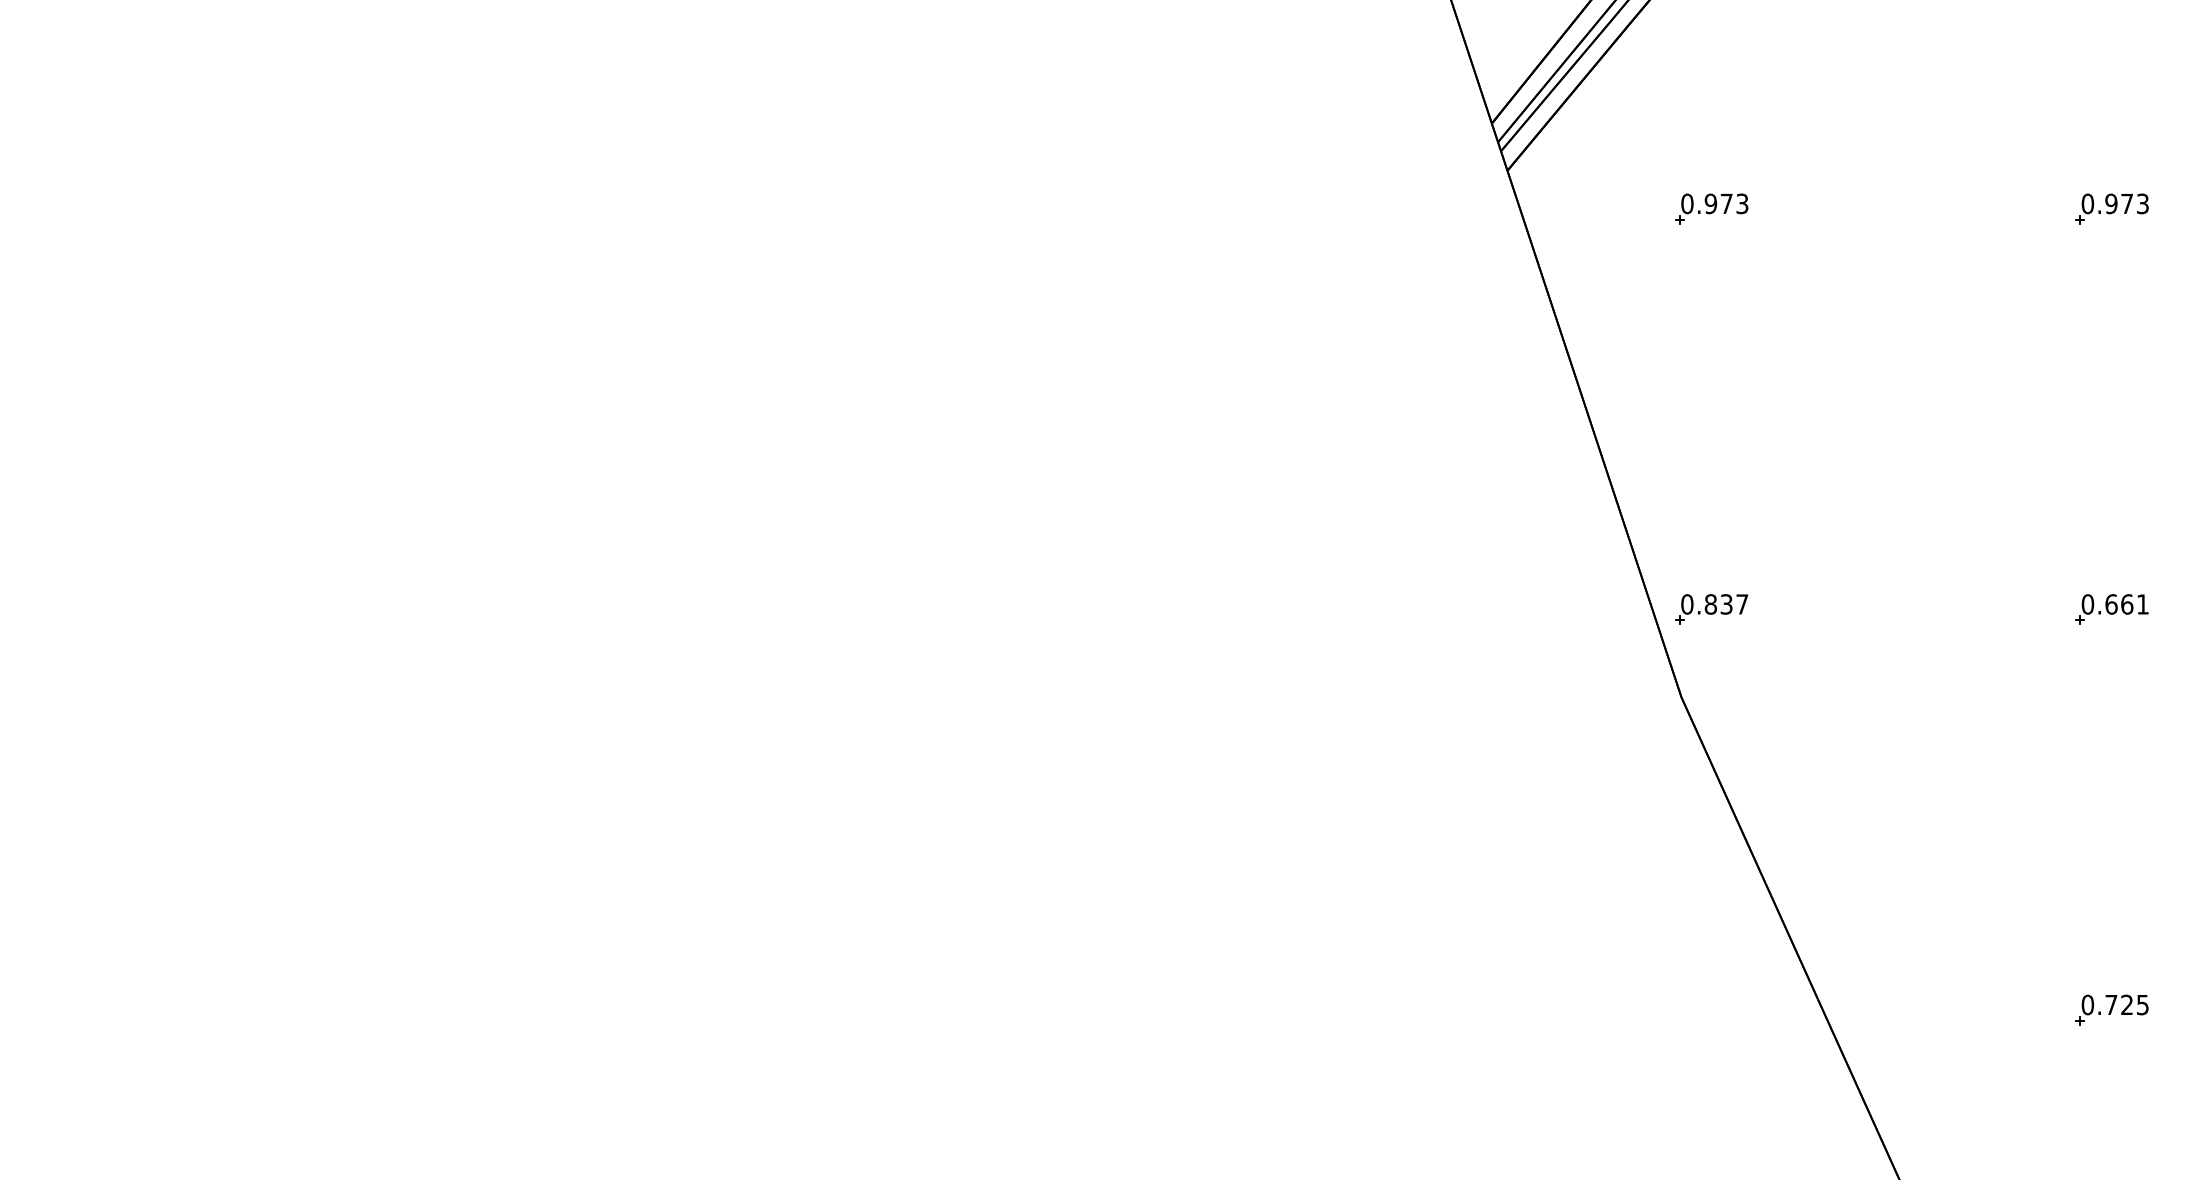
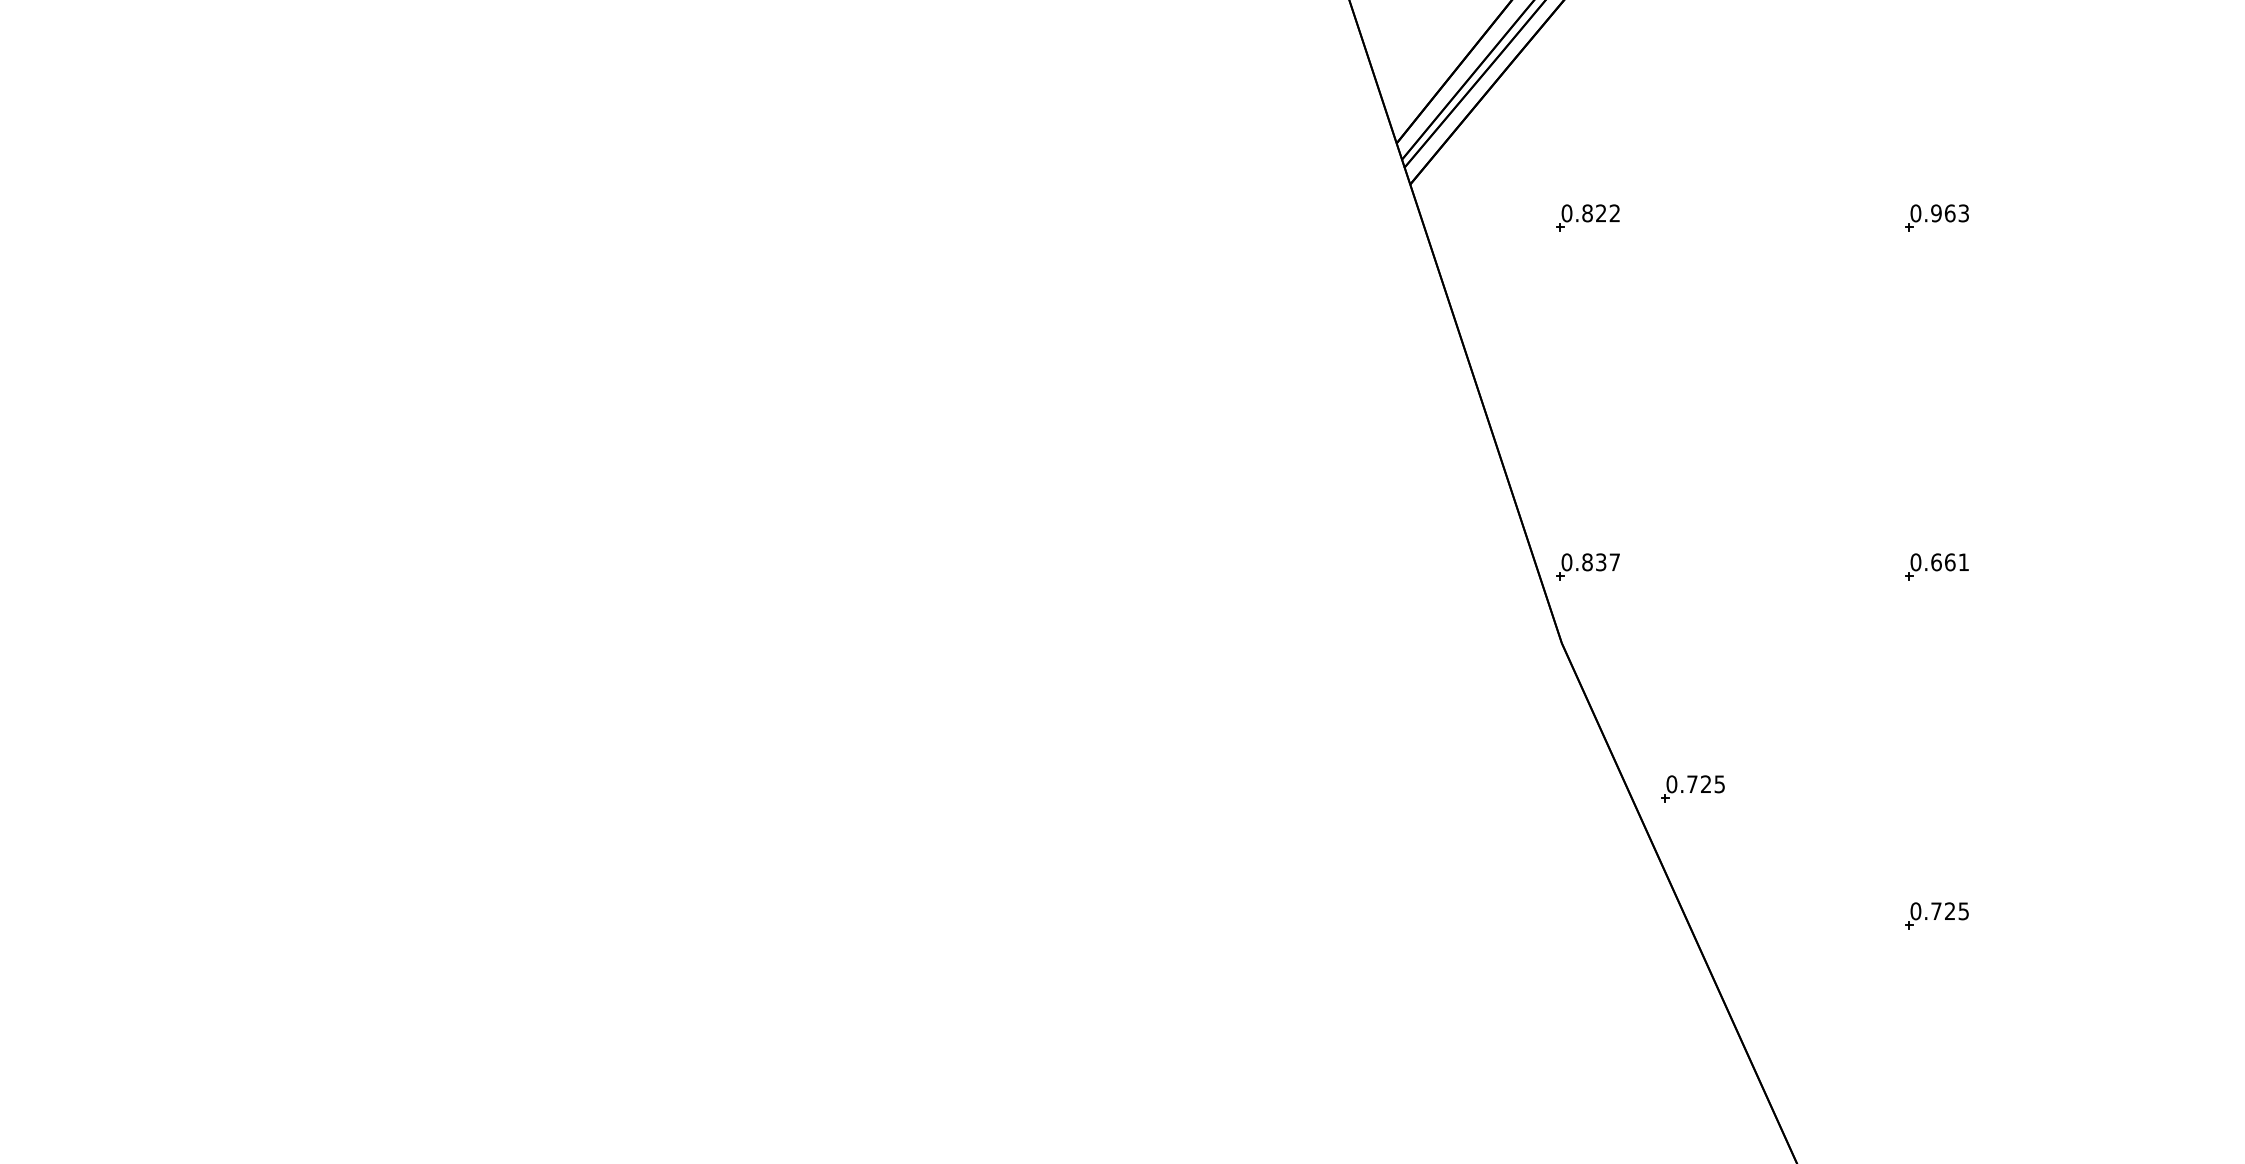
text: (1726, 204) -> (1601, 213), 0.973 -> 0.822
text: (2126, 204) -> (1949, 213), 0.973 -> 0.963
part: (1831, 864) -> (1692, 788), added

